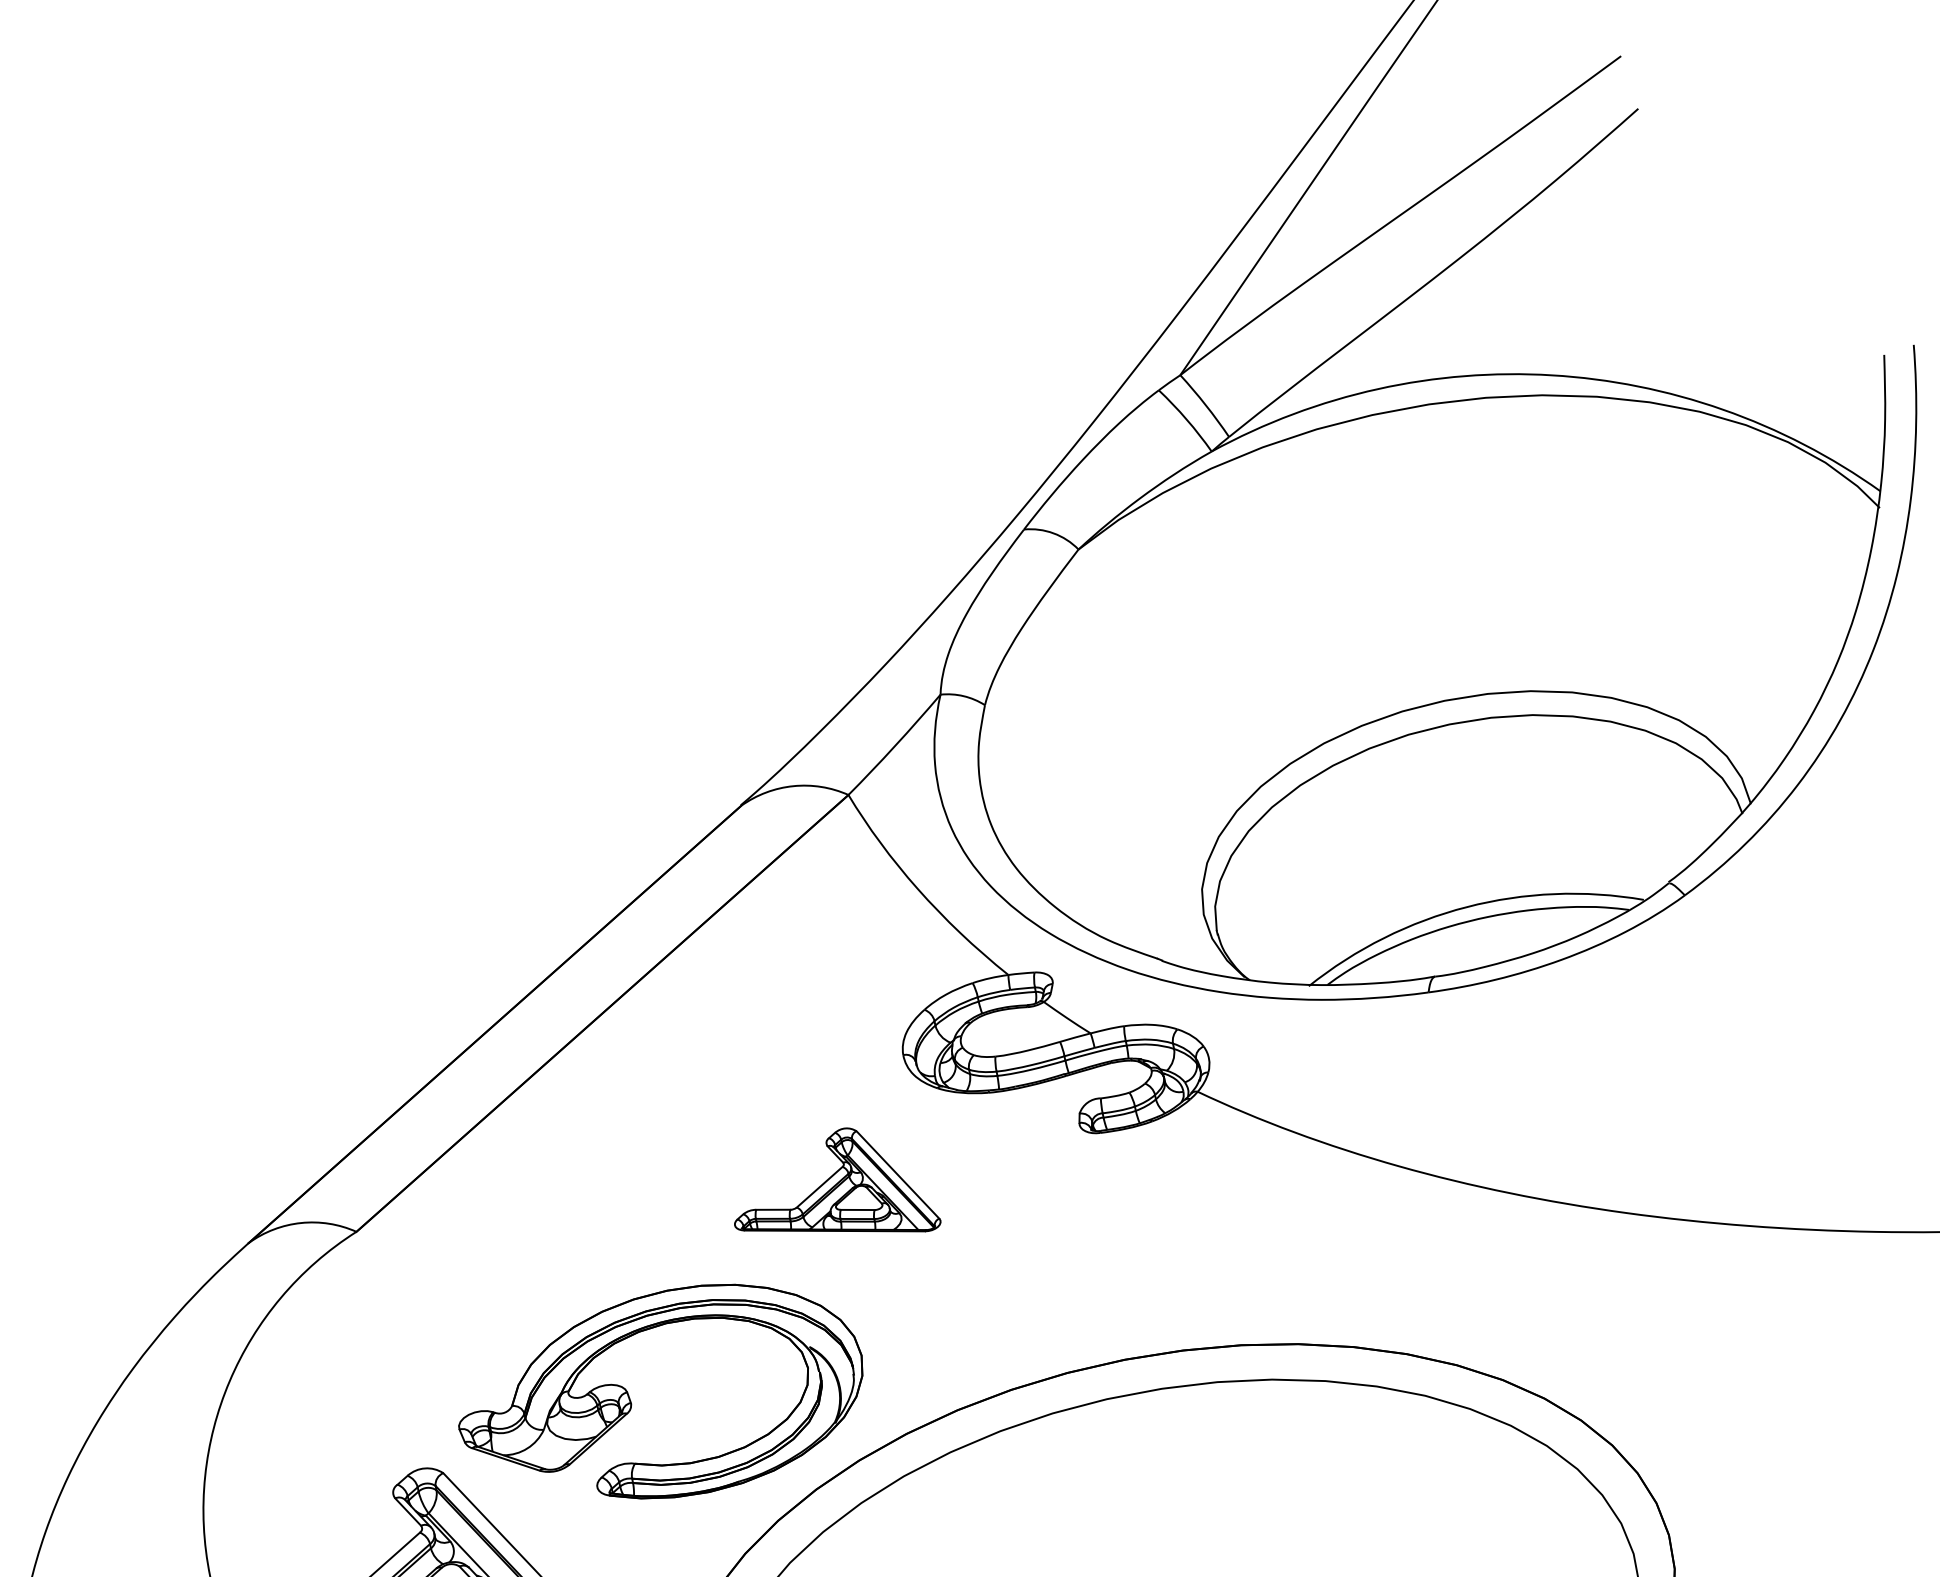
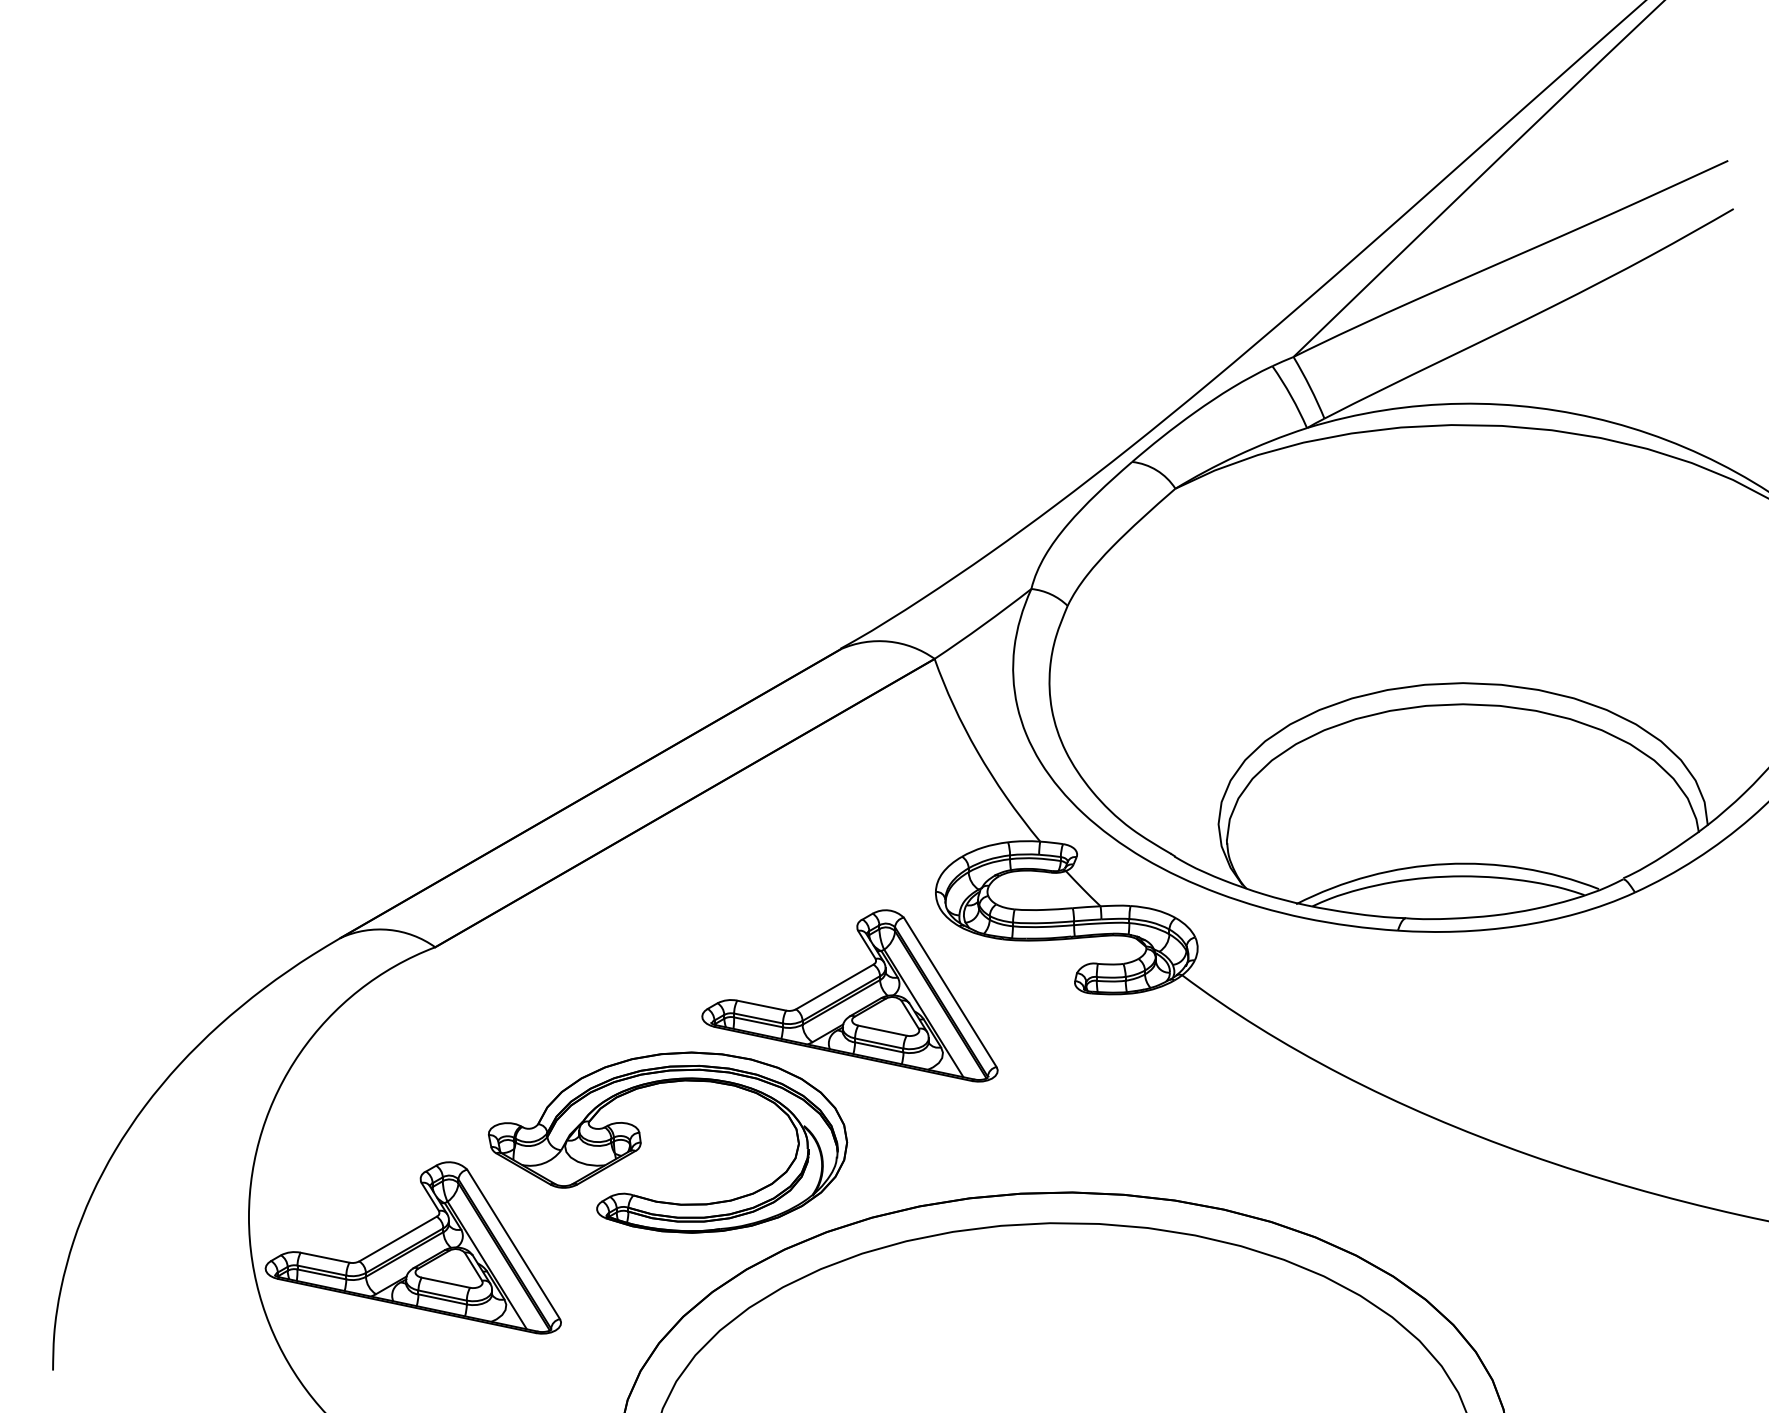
part: (830, 1190) -> (849, 995), size x1.67

